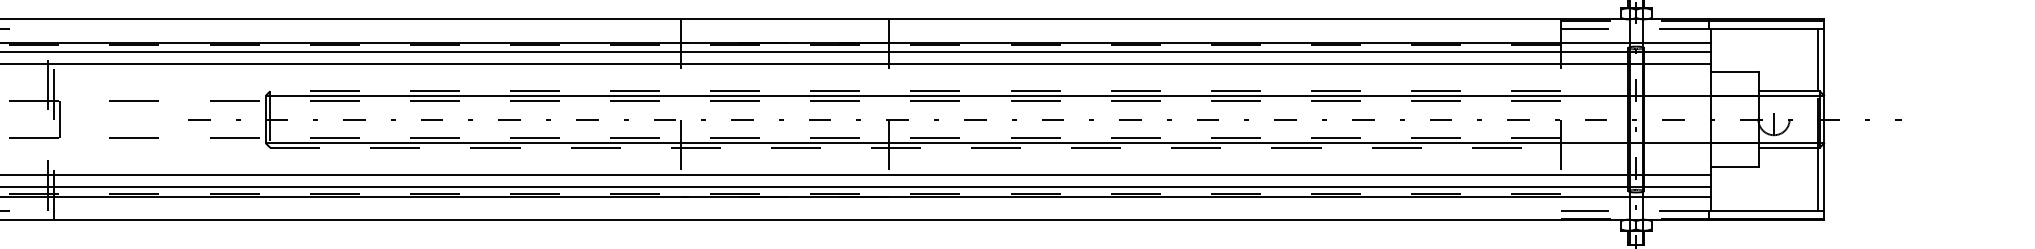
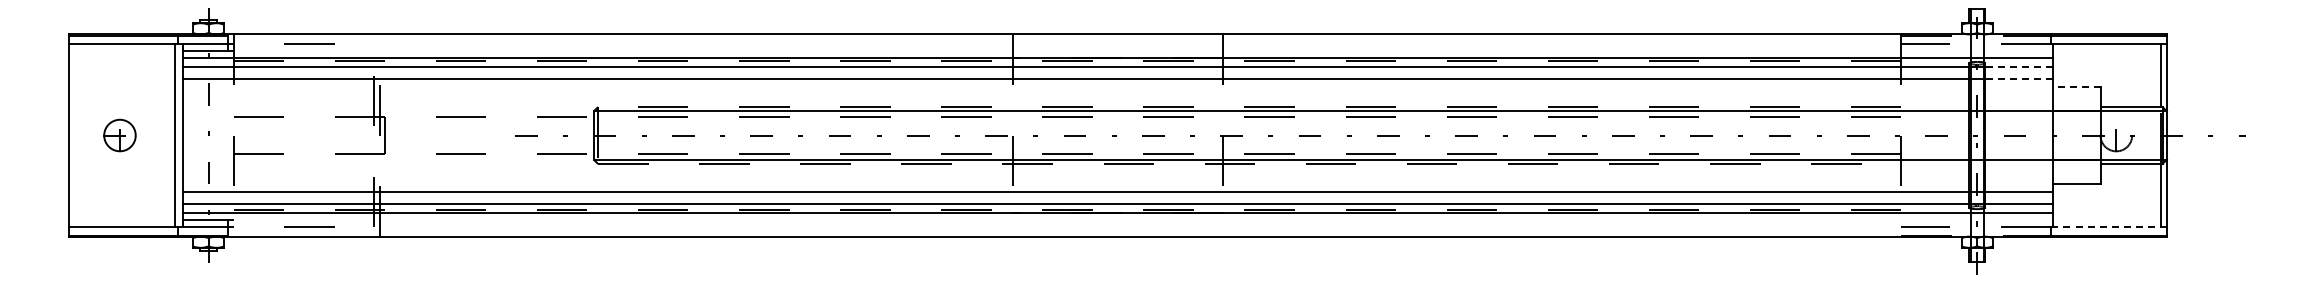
line: (1678, 52) -> (2019, 67), solid -> dashed
line: (1678, 64) -> (2019, 79), solid -> dashed
line: (1734, 71) -> (2076, 87), solid -> dashed
line: (1766, 210) -> (2108, 227), solid -> dashed

